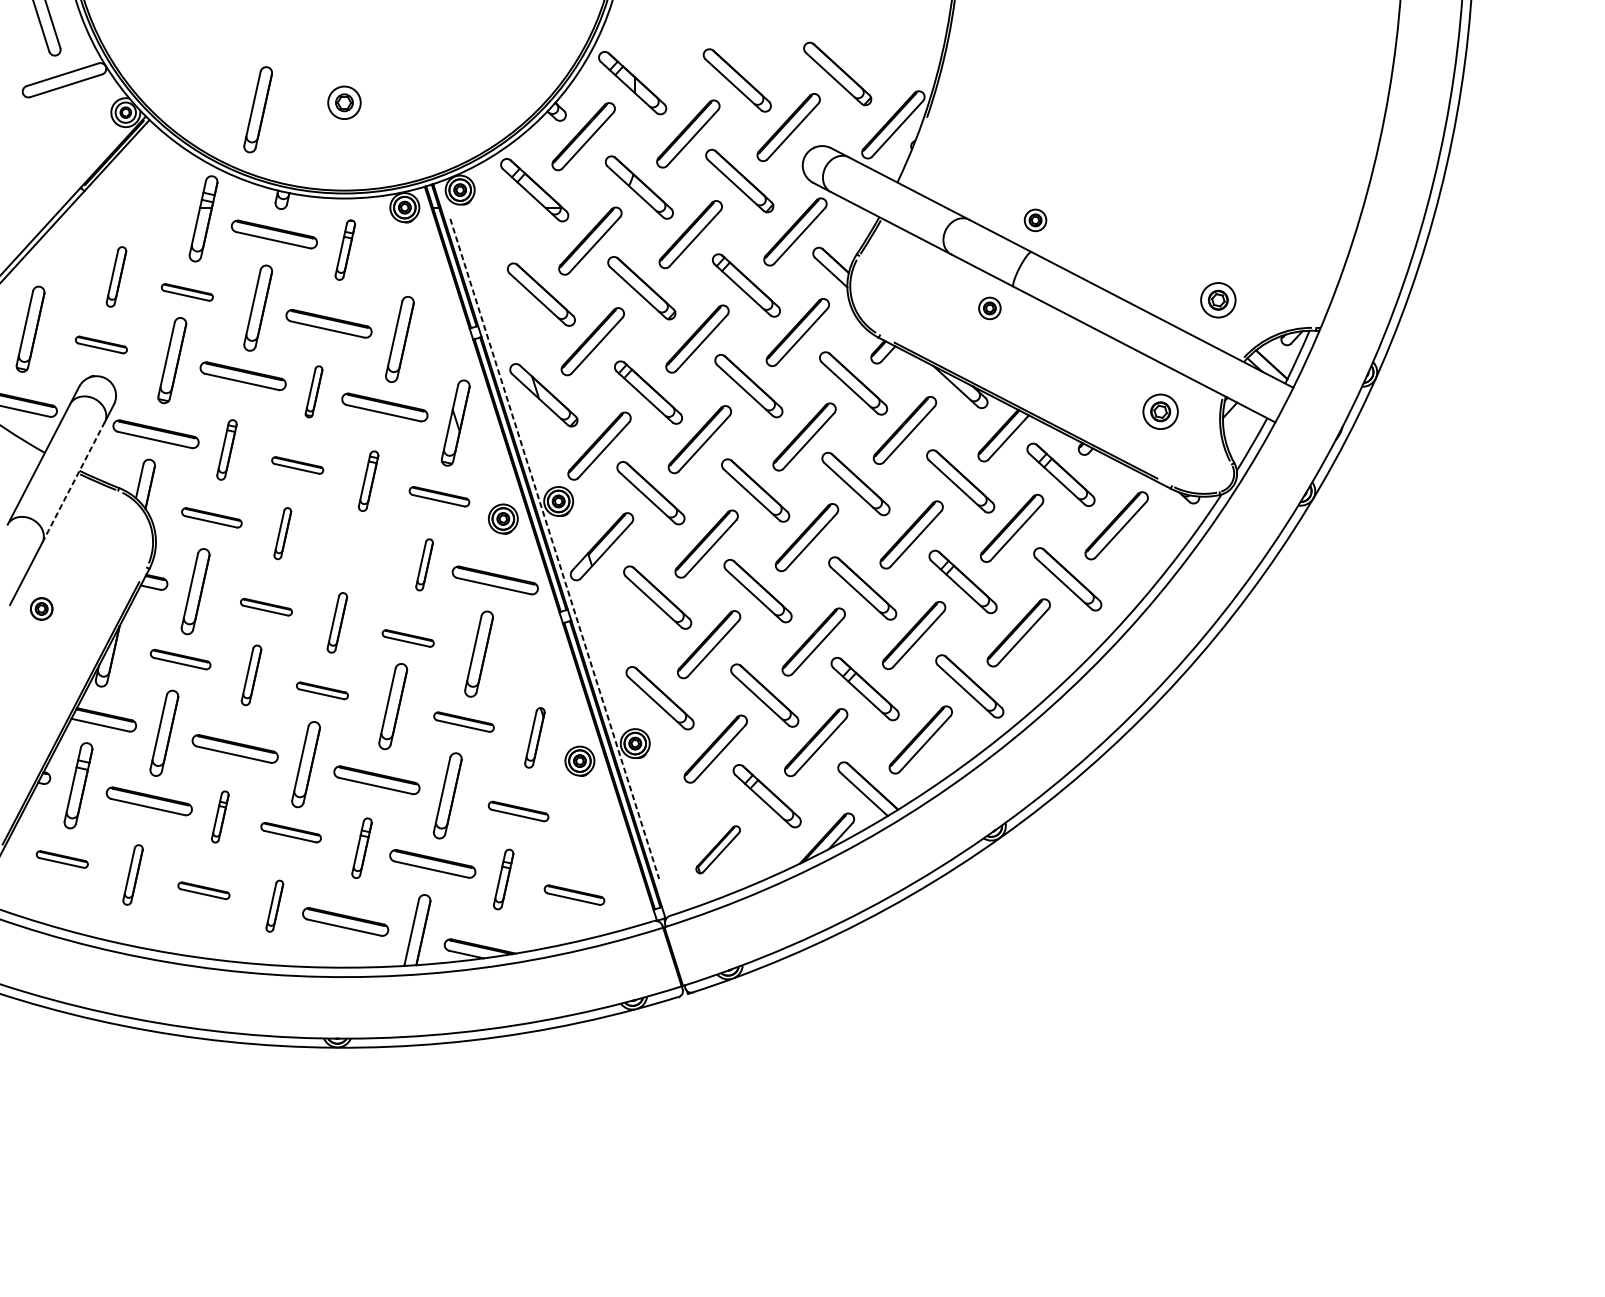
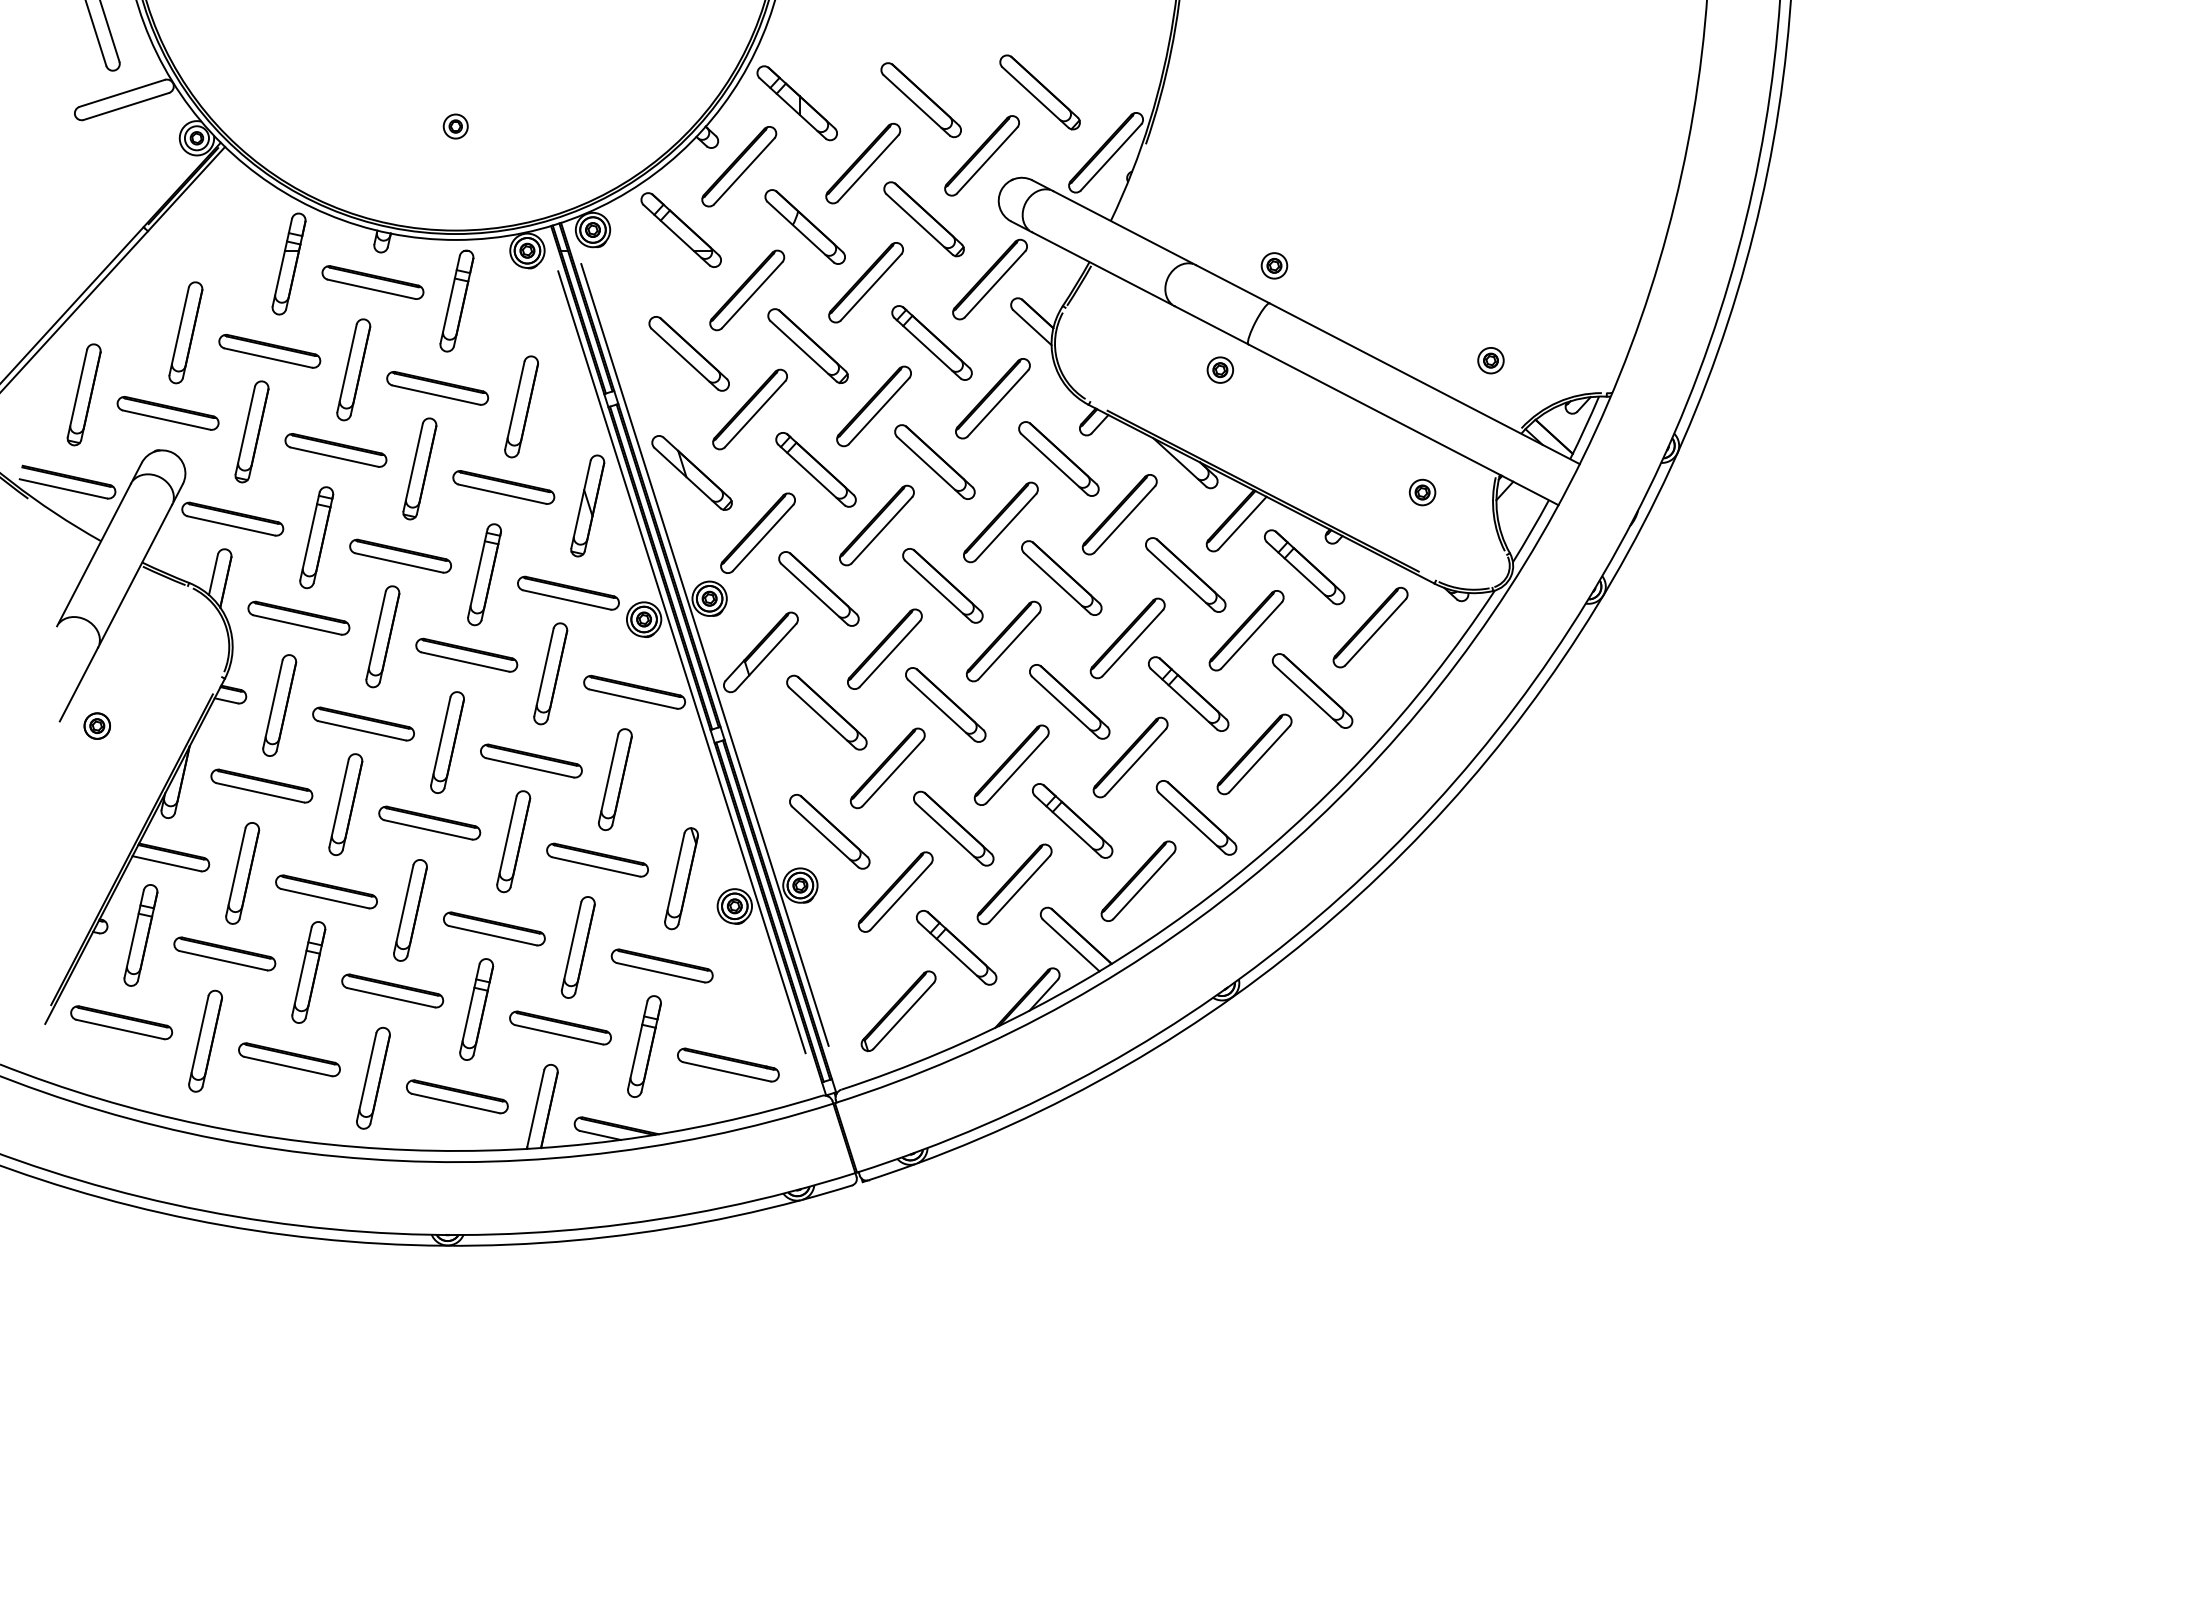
part: (344, 102) -> (455, 126), size x0.62
part: (257, 109) -> (353, 134), removed
part: (344, 249) -> (456, 300), size x1.43
part: (116, 276) -> (185, 332), size x1.43
part: (187, 291) -> (269, 350), size x1.67
part: (1217, 300) -> (1490, 360), size x0.62
part: (100, 345) -> (167, 413), size x1.67
part: (313, 391) -> (419, 468), size x1.67
part: (1160, 411) -> (1422, 492), size x0.62
part: (226, 449) -> (316, 537), size x1.43
part: (297, 464) -> (400, 555), size x1.67
part: (368, 480) -> (484, 574), size x1.43
line: (73, 481) -> (135, 575), dashed -> solid
part: (439, 496) -> (568, 592), size x1.43
part: (211, 517) -> (298, 617), size x1.43
part: (282, 533) -> (382, 636), size x1.67
part: (353, 548) -> (466, 654), added
line: (555, 549) -> (705, 655), dashed -> solid
line: (534, 555) -> (681, 662), added
part: (424, 564) -> (550, 673), size x1.67
part: (266, 606) -> (363, 723), size x1.67
part: (337, 622) -> (447, 742), size x1.43
part: (408, 638) -> (531, 760), size x1.67
part: (180, 659) -> (261, 785), size x1.43
part: (251, 675) -> (345, 804), size x1.43
part: (322, 690) -> (429, 822), size x1.67
part: (463, 721) -> (597, 859), size x1.43
part: (534, 737) -> (681, 878), size x1.43
part: (518, 811) -> (661, 965), size x1.43
part: (219, 817) -> (308, 972), size x1.67
part: (290, 832) -> (392, 990), size x1.43
part: (361, 848) -> (476, 1009), size x1.43
part: (718, 849) -> (898, 1011), size x1.43
part: (62, 859) -> (121, 1022), size x1.67
part: (133, 874) -> (205, 1040), size x1.43
part: (503, 879) -> (644, 1046), size x1.43
part: (203, 890) -> (289, 1059), size x1.67
part: (574, 894) -> (728, 1064), size x1.43
part: (274, 905) -> (373, 1077), size x1.67

